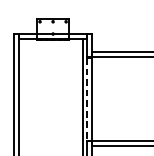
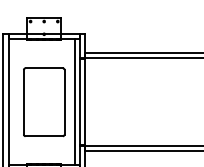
part: (53, 99) -> (44, 102), added
line: (86, 99) -> (79, 102), dashed -> solid

